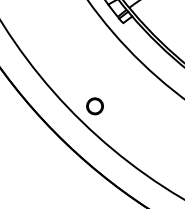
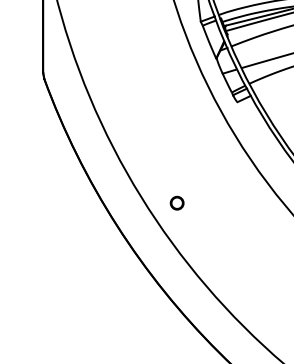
part: (94, 105) -> (176, 202), size x0.6

